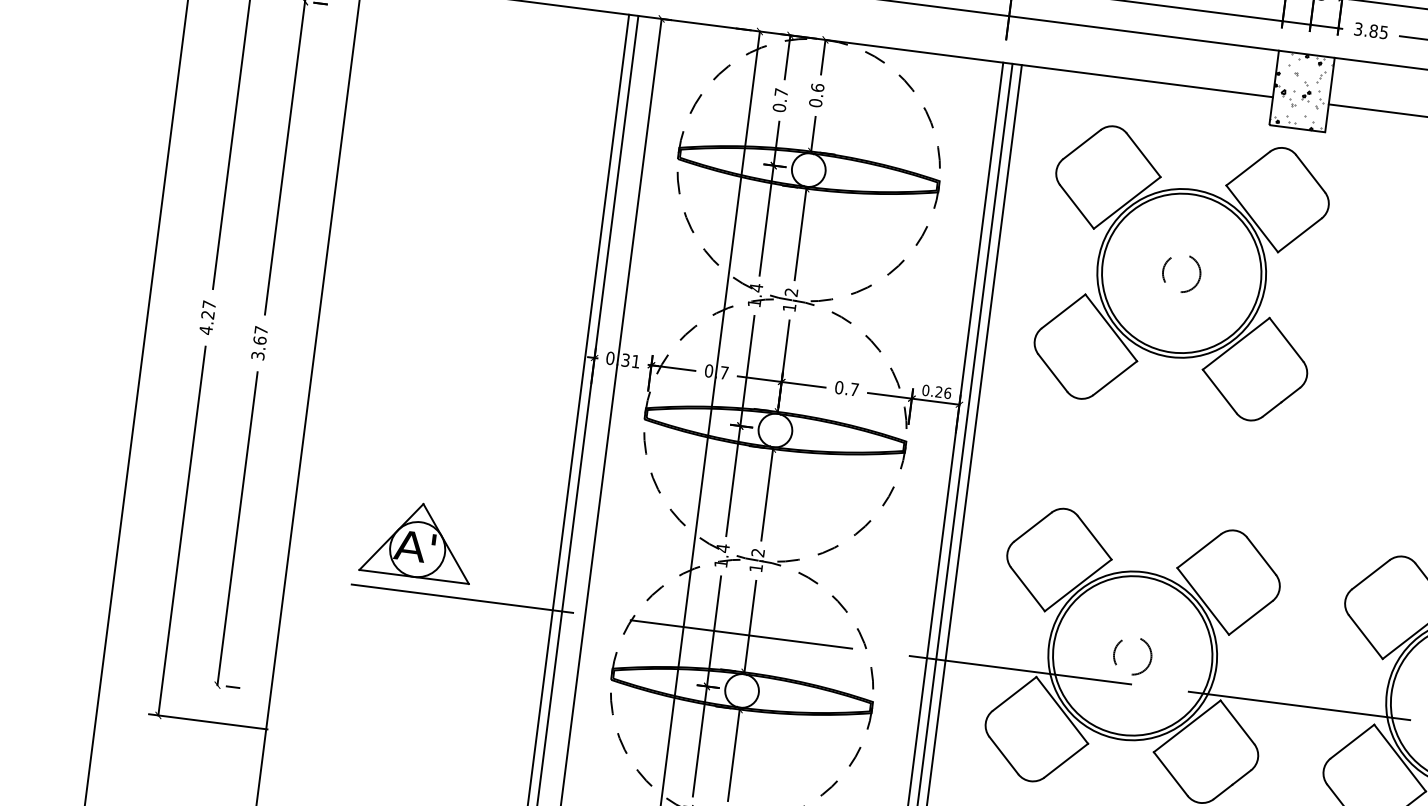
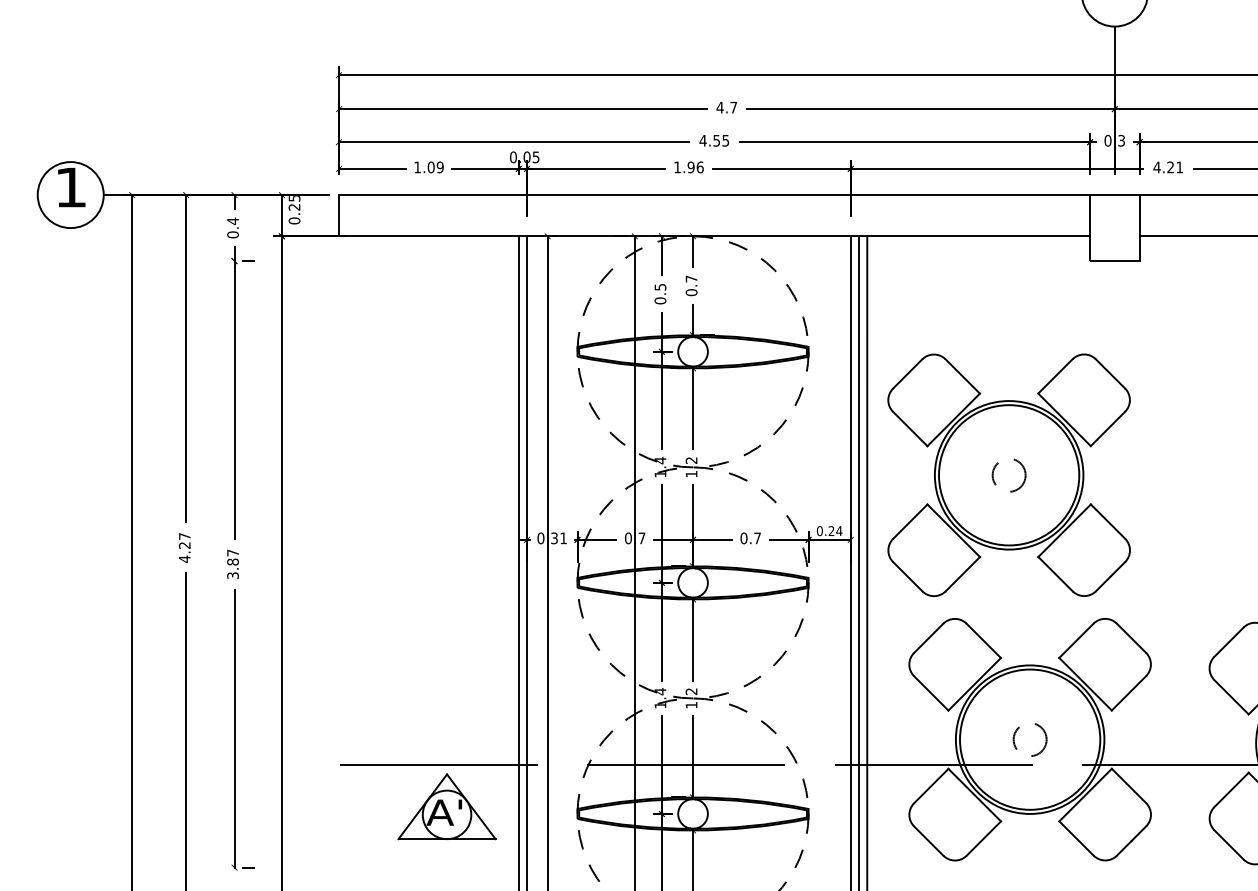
text: (1371, 30) -> (1168, 167), 3.85 -> 4.21
text: (817, 87) -> (691, 278), 0.6 -> 0.7
hatch: (1300, 91) -> (1113, 228), removed
text: (781, 92) -> (660, 287), 0.7 -> 0.5
part: (1181, 272) -> (1008, 474), moved
text: (259, 339) -> (232, 561), 3.67 -> 3.87
text: (947, 393) -> (839, 531), 0.26 -> 0.24
part: (418, 540) -> (446, 806), moved

